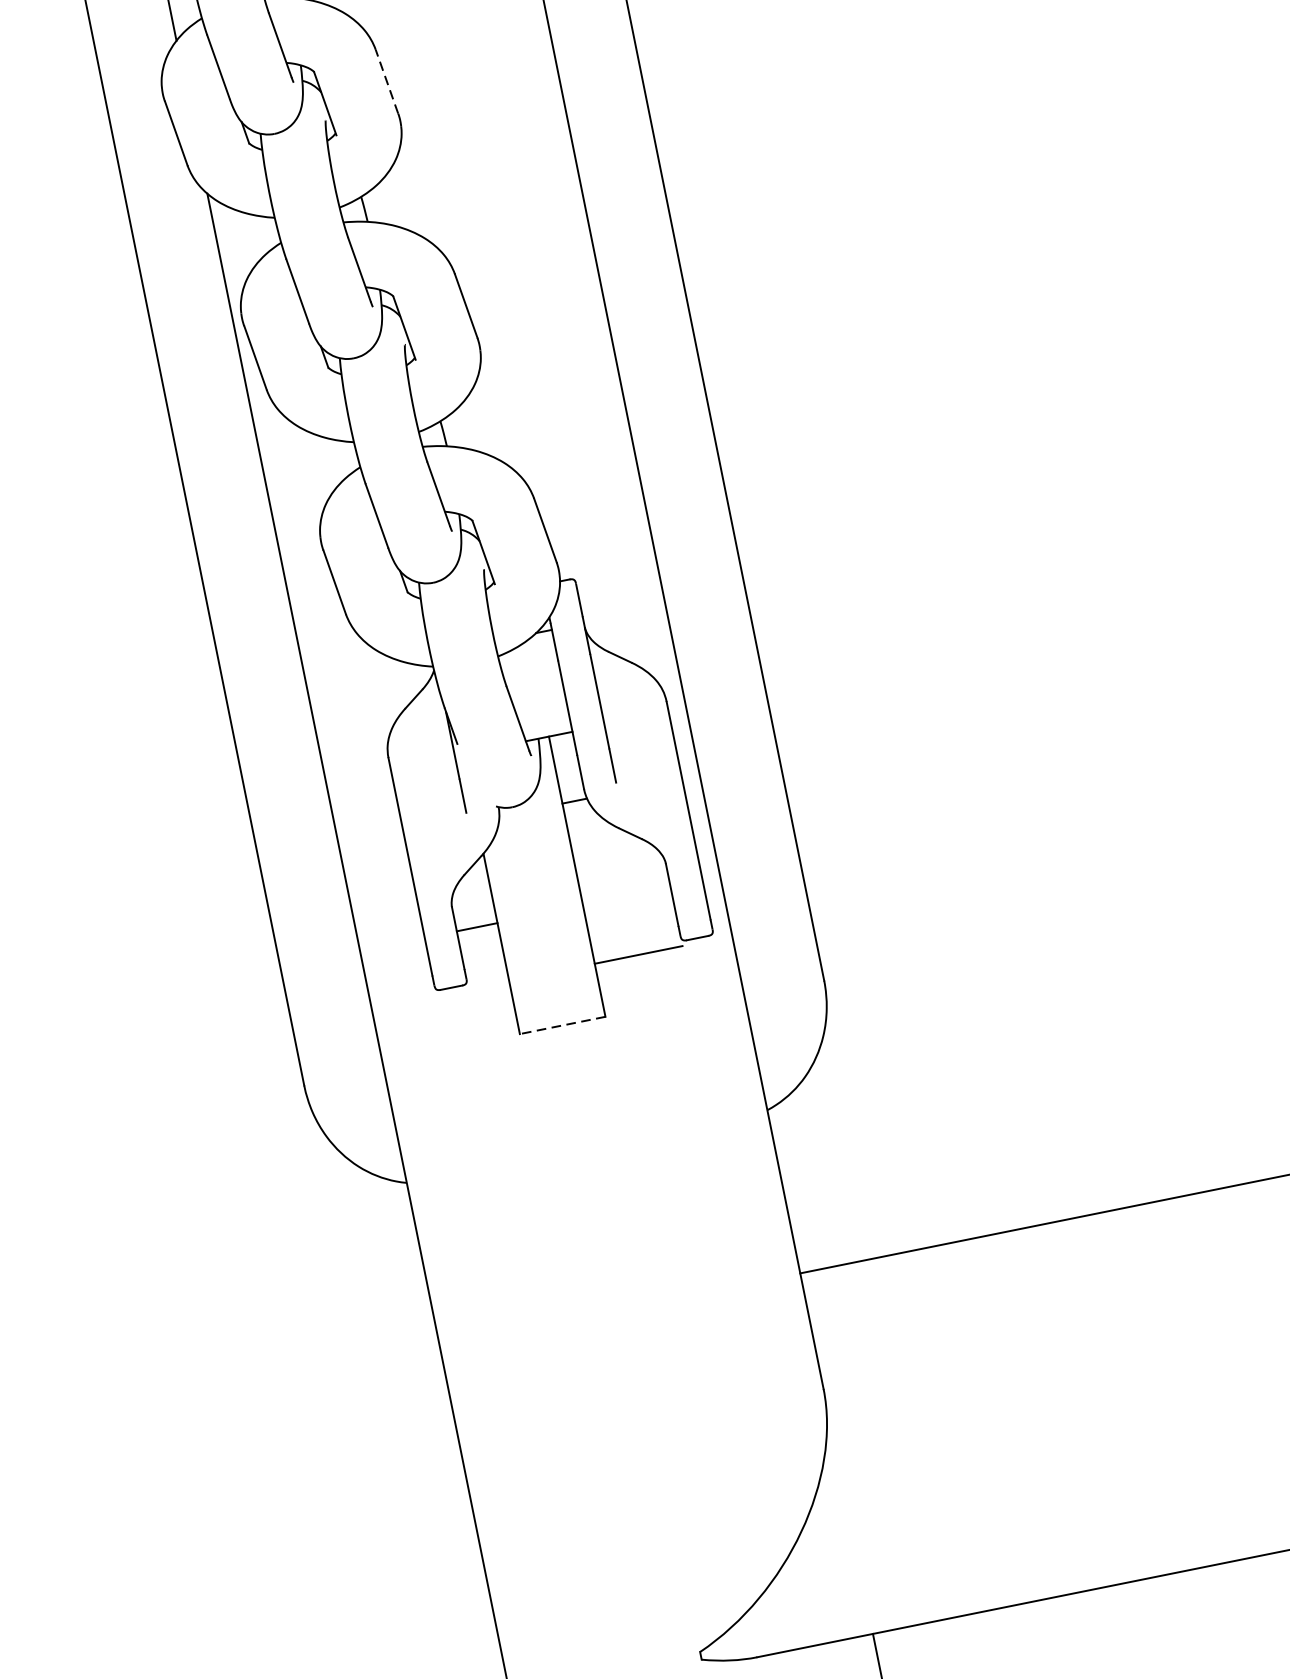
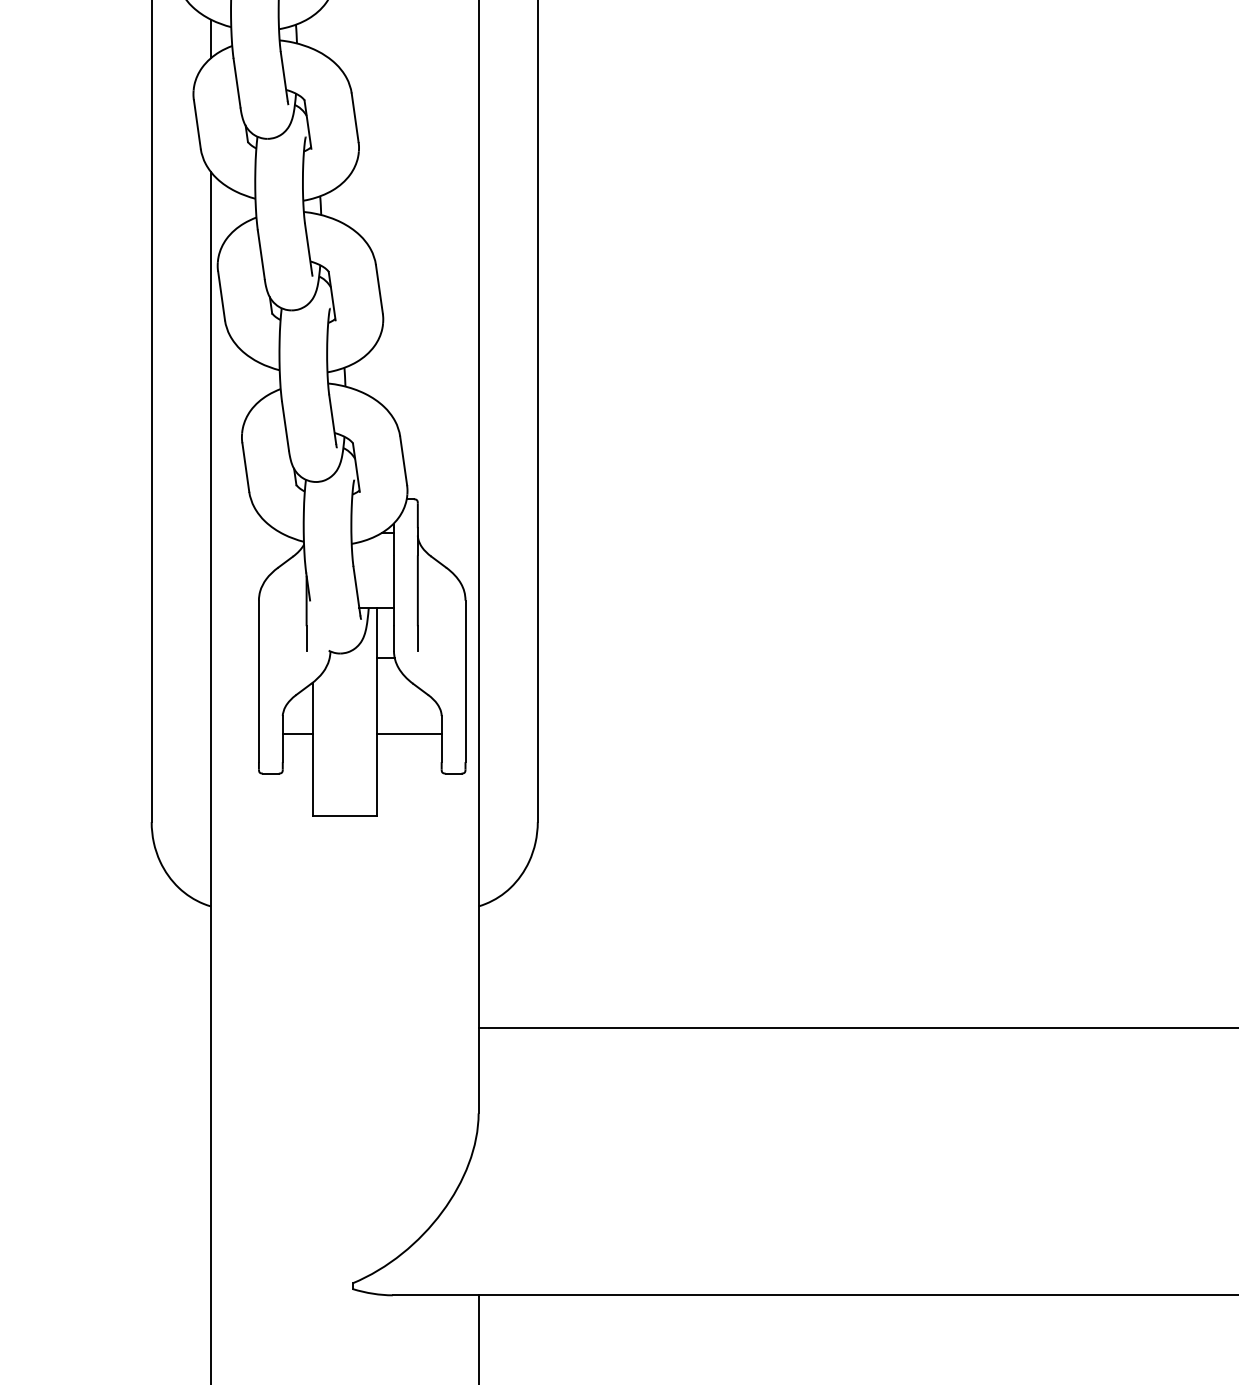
line: (387, 81) -> (355, 117), dashed -> solid
line: (637, 955) -> (408, 734), moved
line: (562, 1025) -> (344, 816), dashed -> solid

